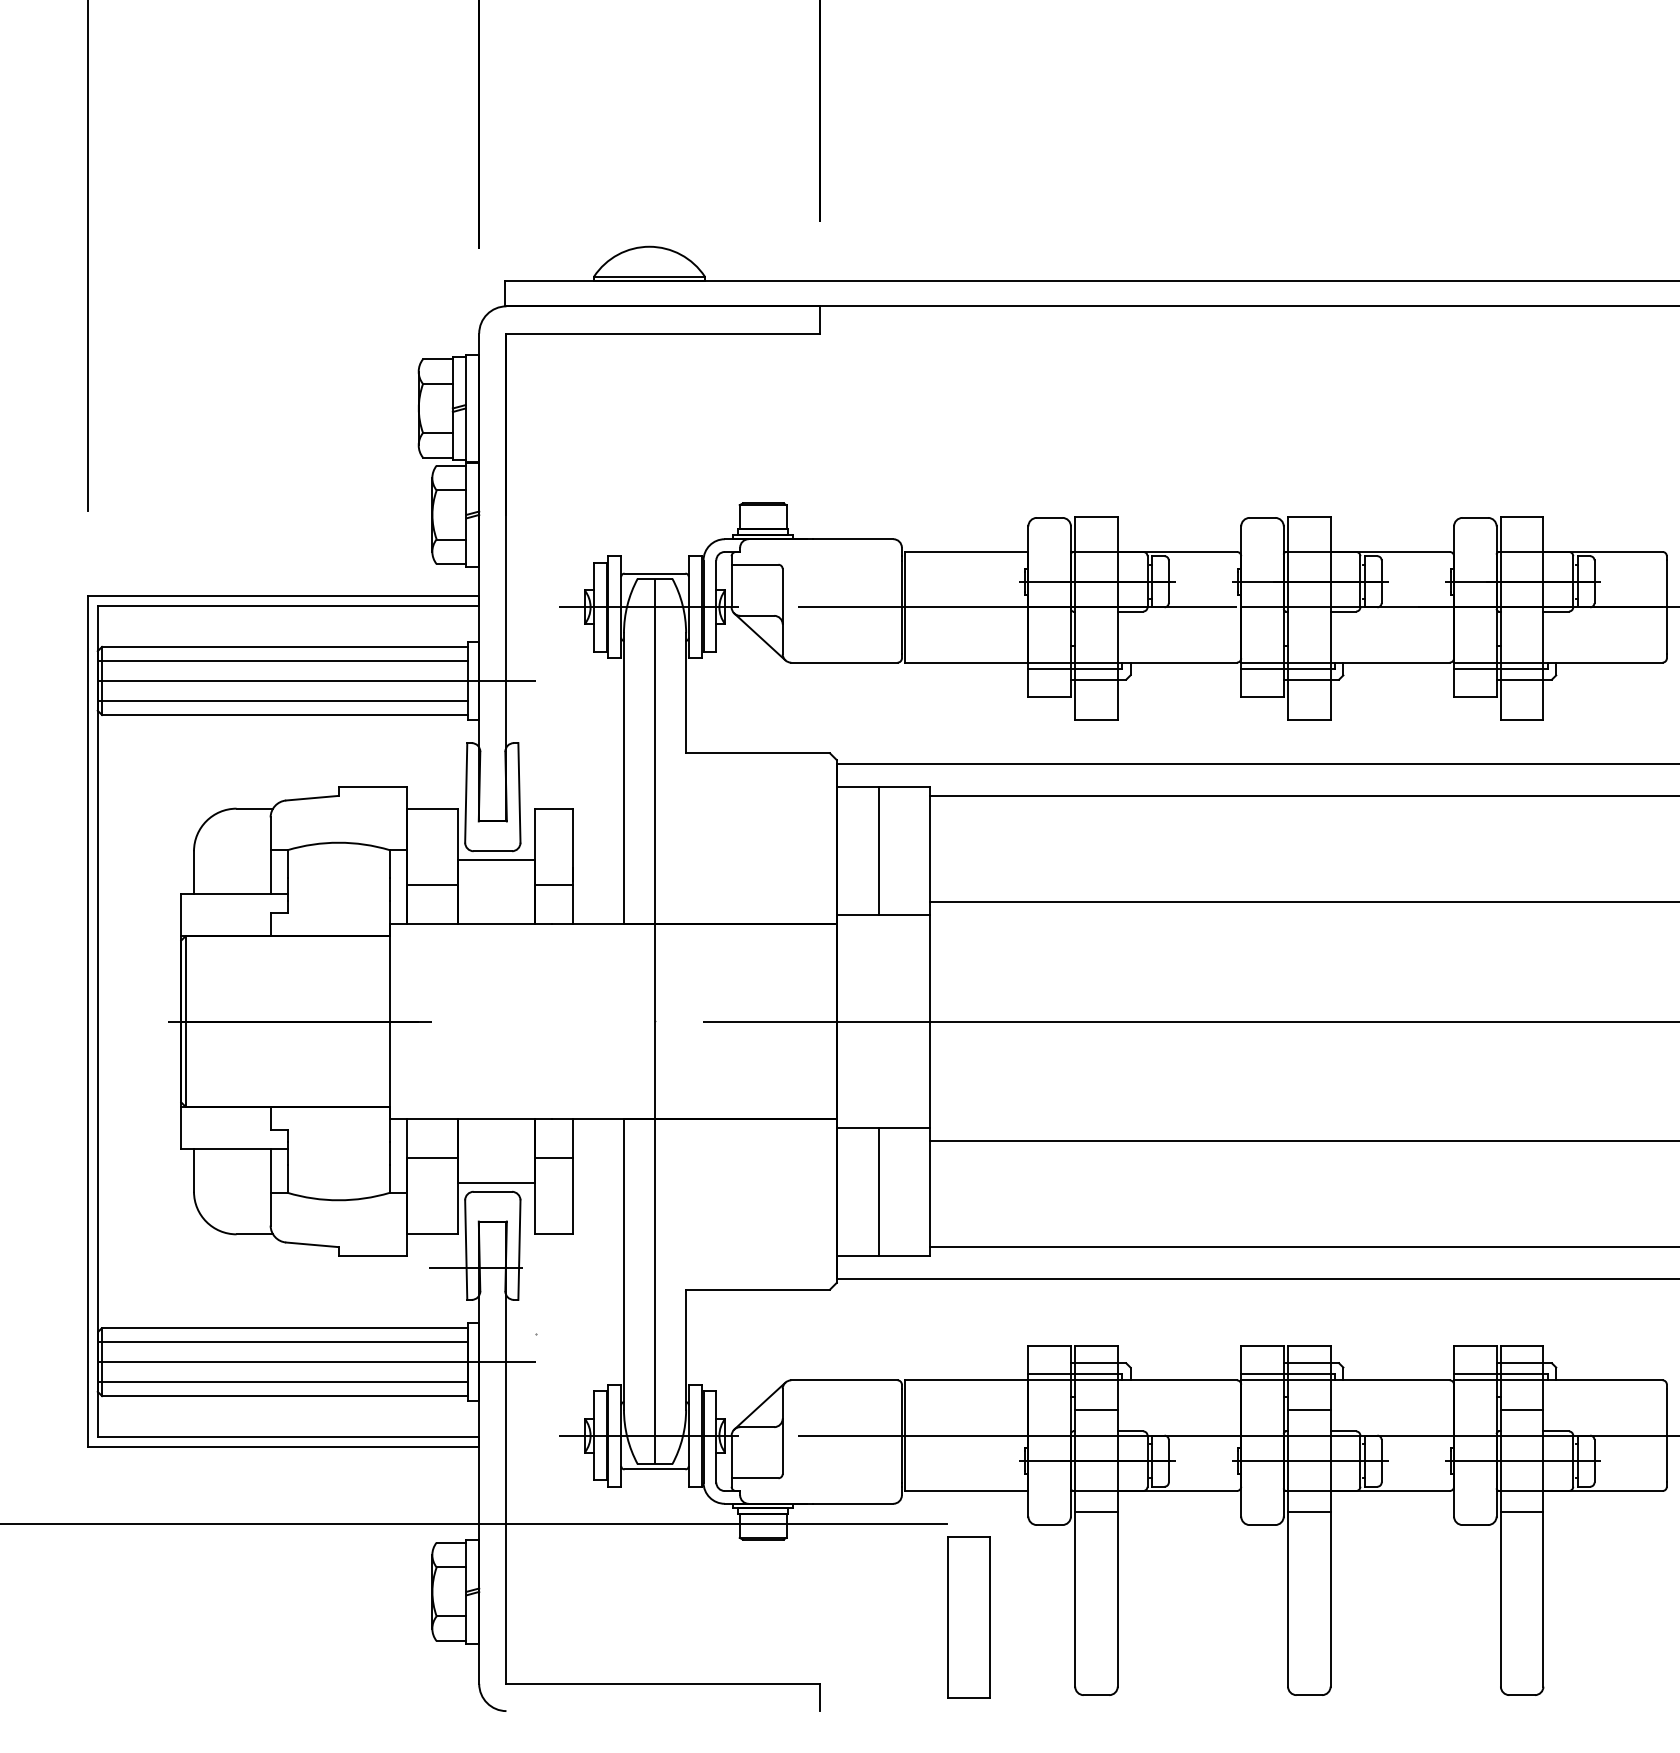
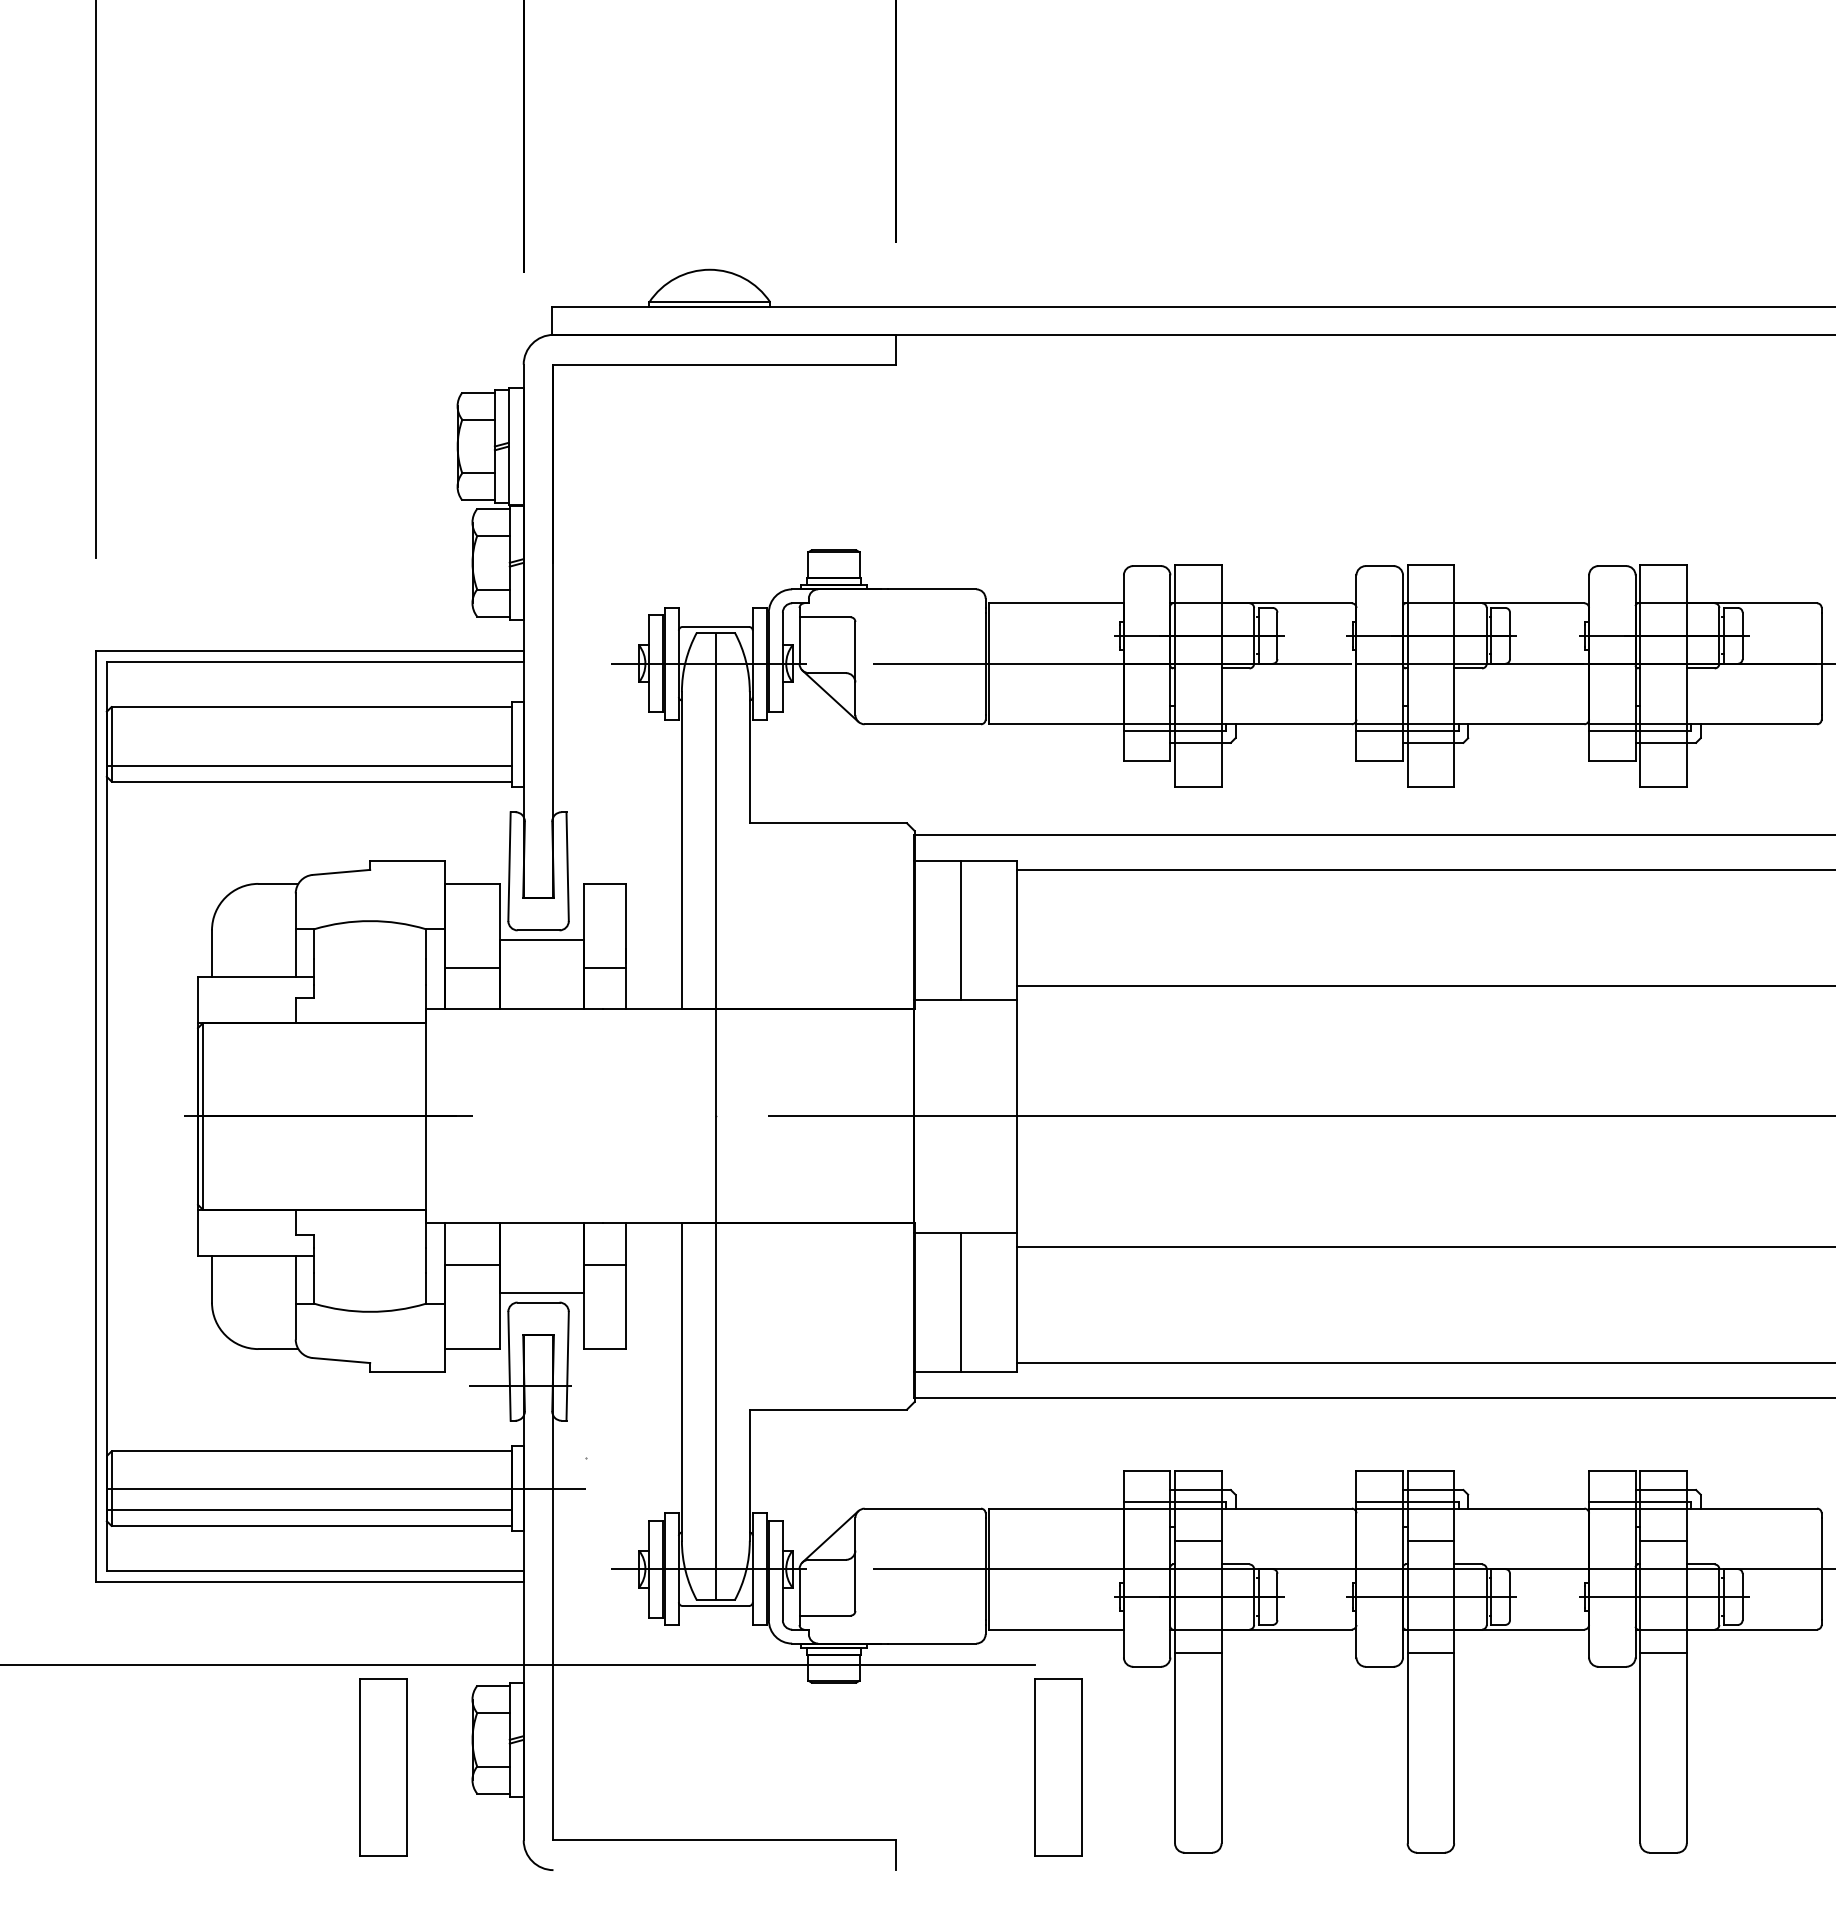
line: (282, 661) -> (308, 722), removed
line: (317, 681) -> (346, 744), removed
line: (282, 1342) -> (308, 1467), removed
part: (350, 1617) -> (383, 1767), added

